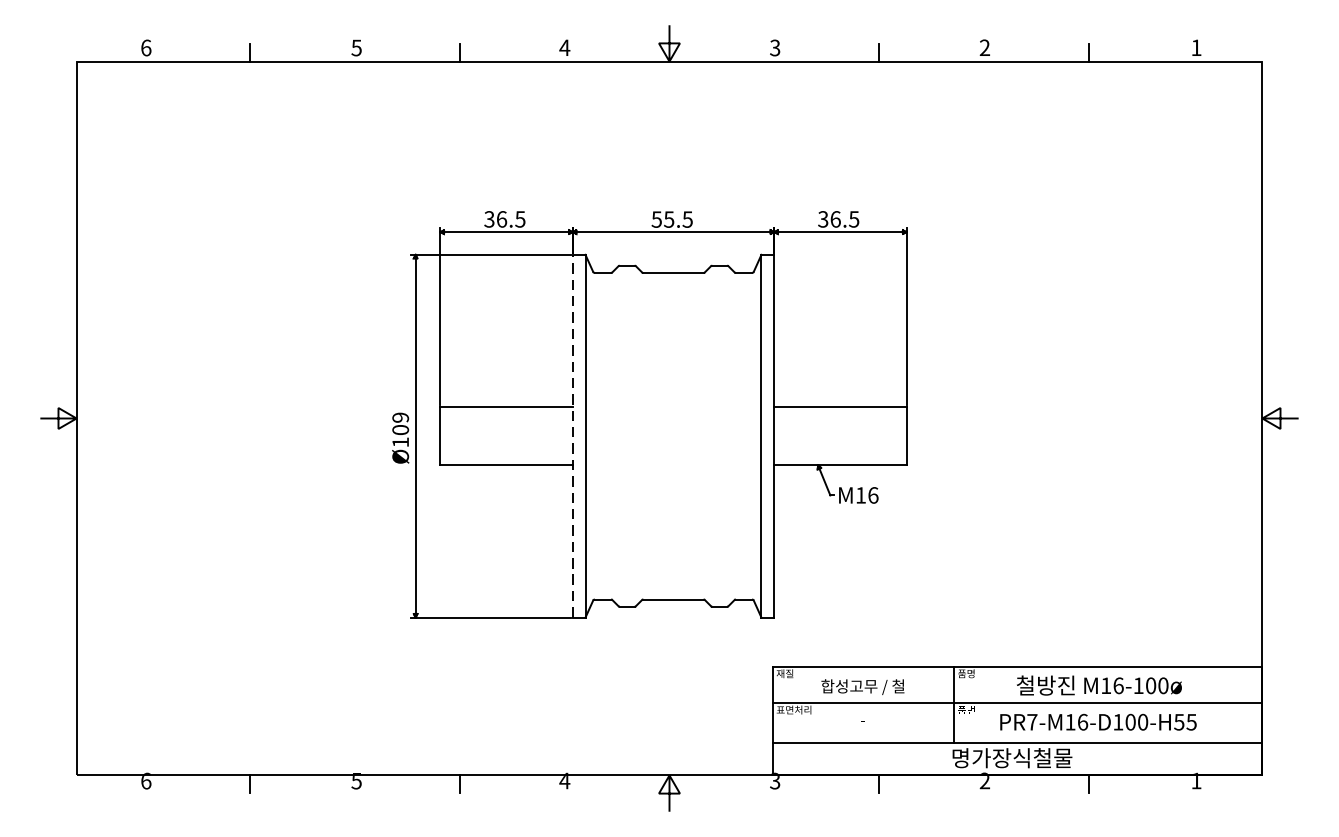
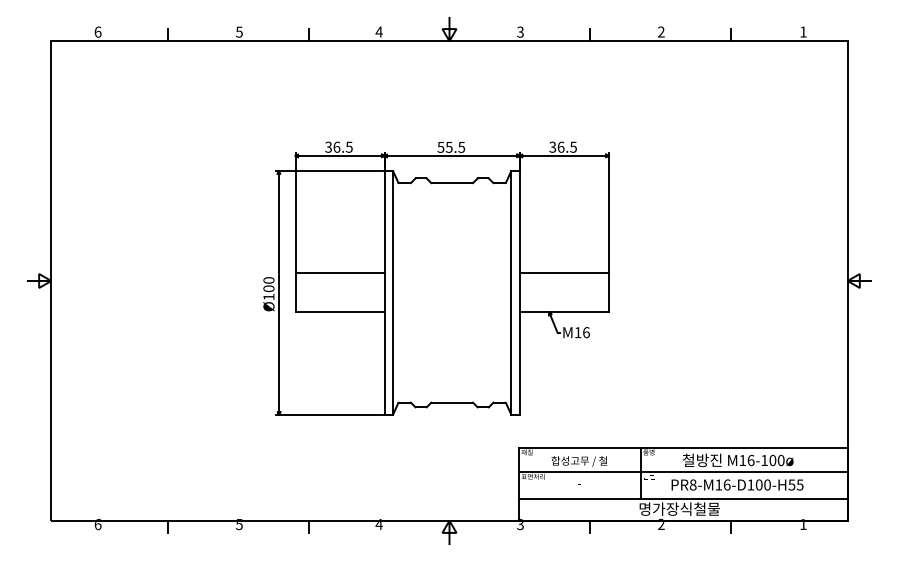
text: (399, 417) -> (268, 280), Ø109 -> Ø100
line: (572, 435) -> (384, 292), dashed -> solid
text: (1031, 721) -> (692, 484), PR7-M16-D100-H55 -> PR8-M16-D100-H55

